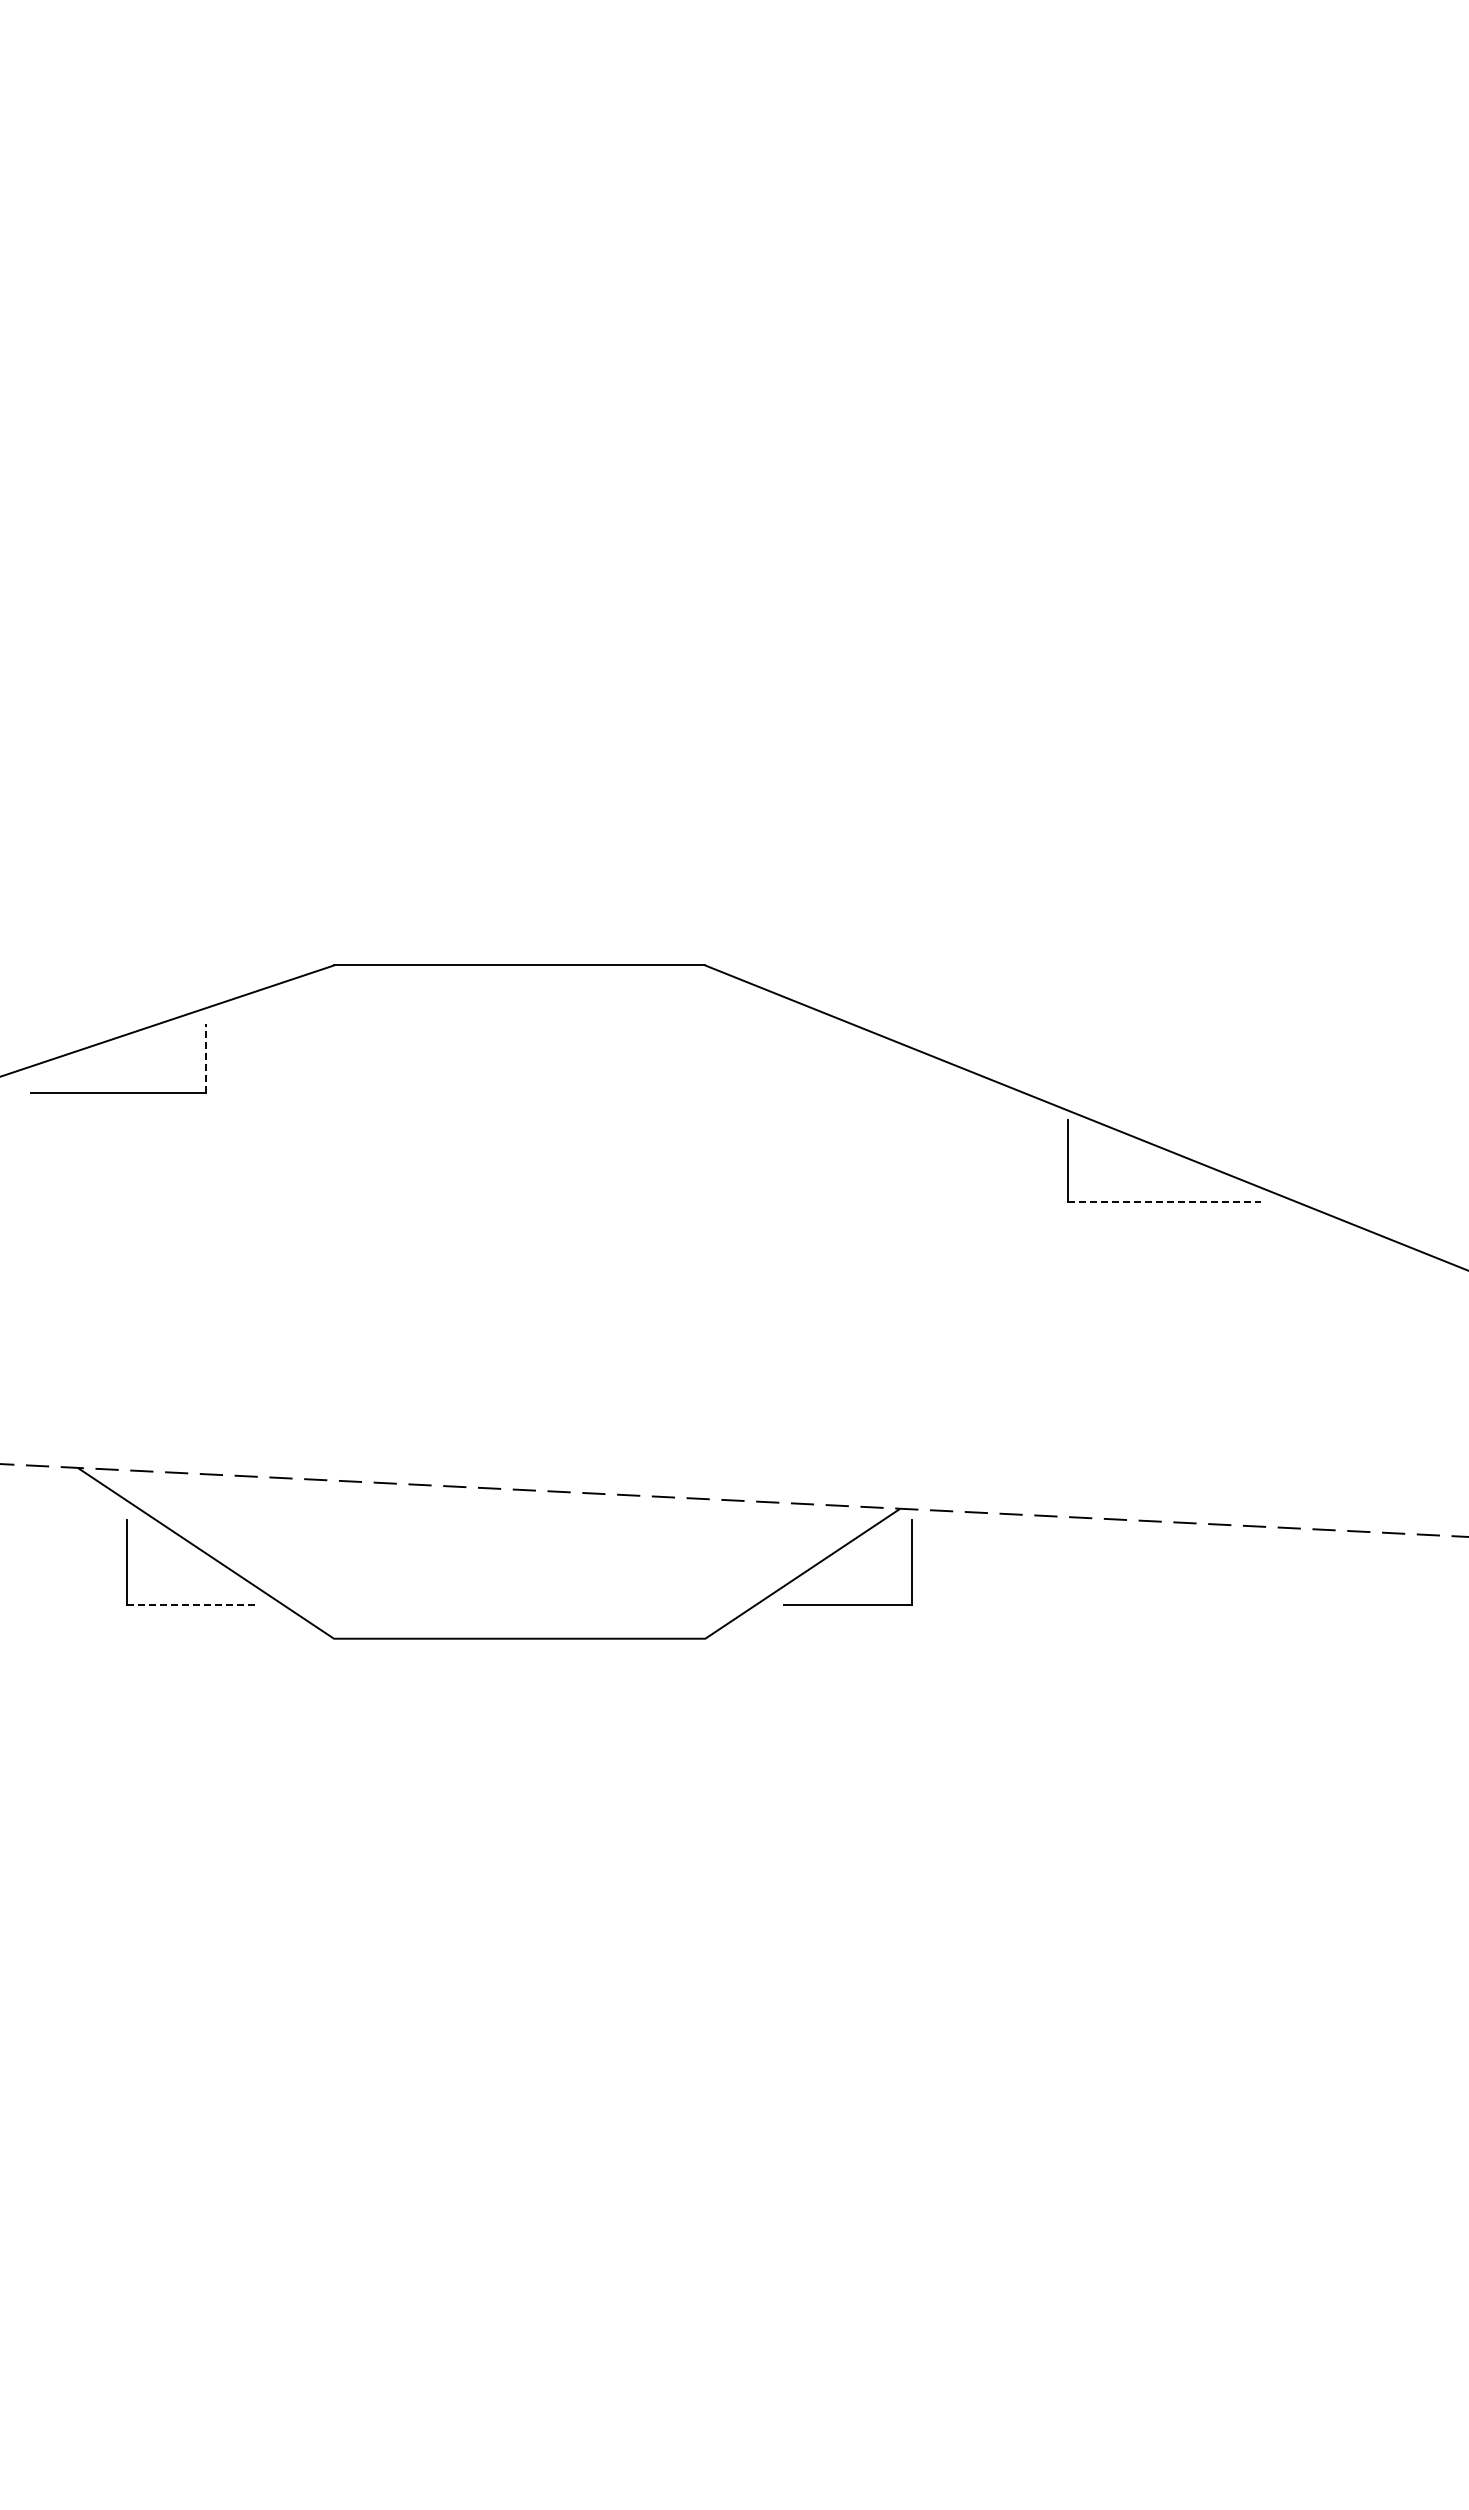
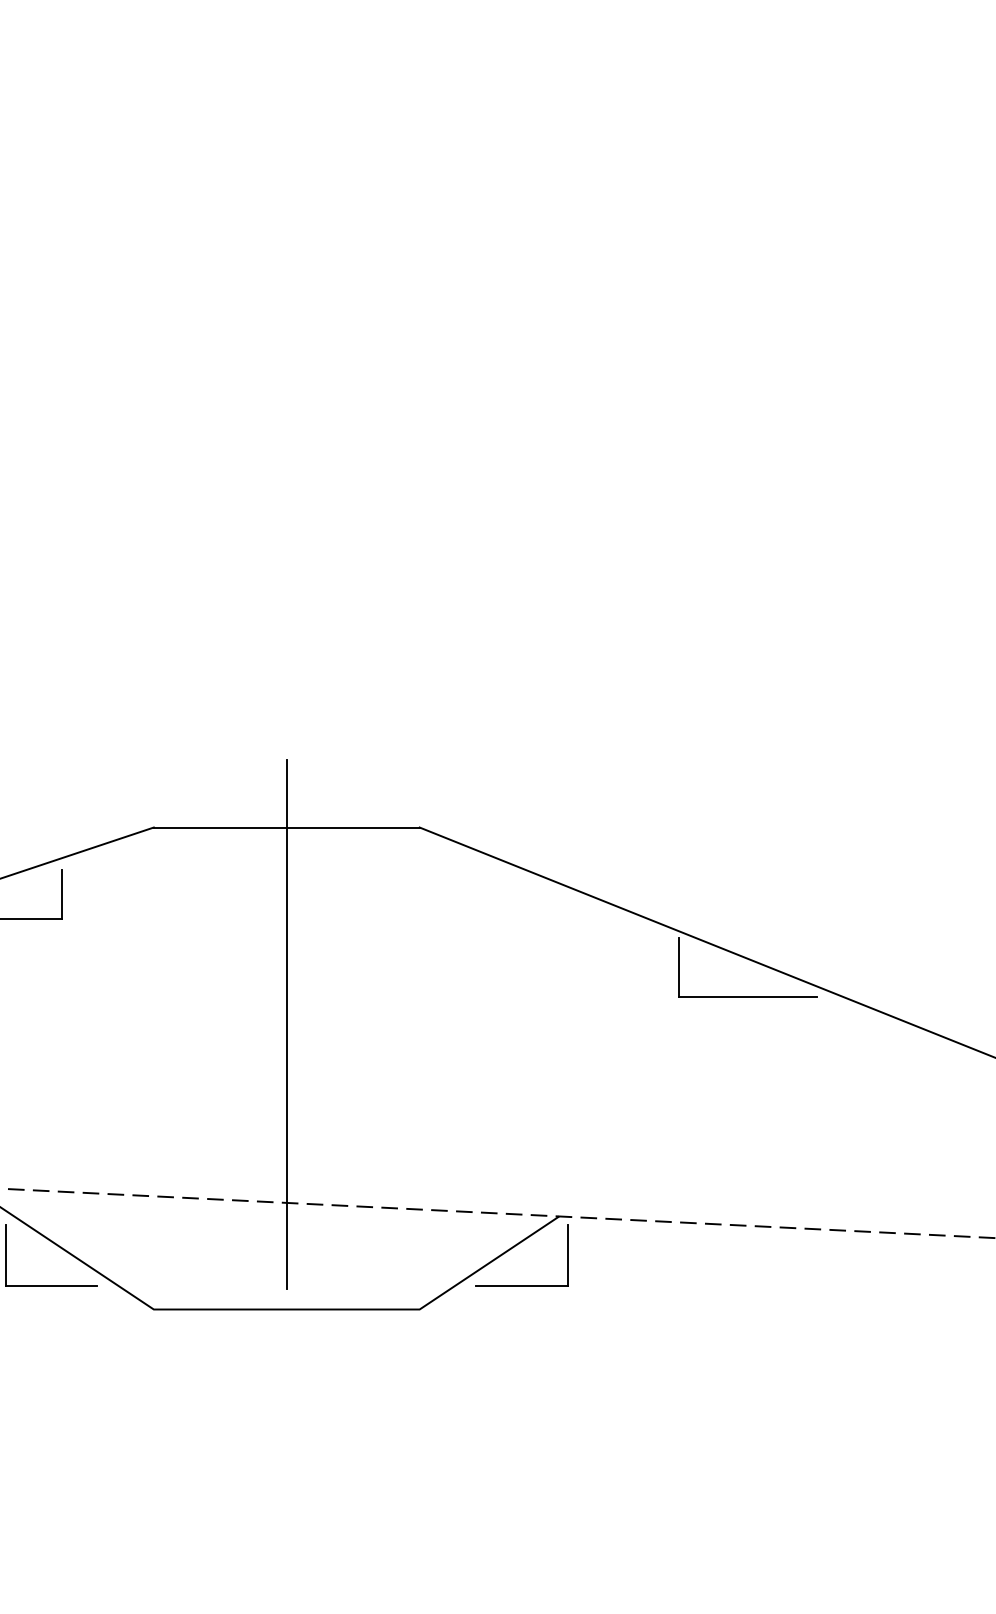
line: (206, 1058) -> (62, 894), dashed -> solid
line: (1164, 1202) -> (748, 997), dashed -> solid
line: (519, 1240) -> (286, 1024), added
line: (191, 1605) -> (51, 1285), dashed -> solid

